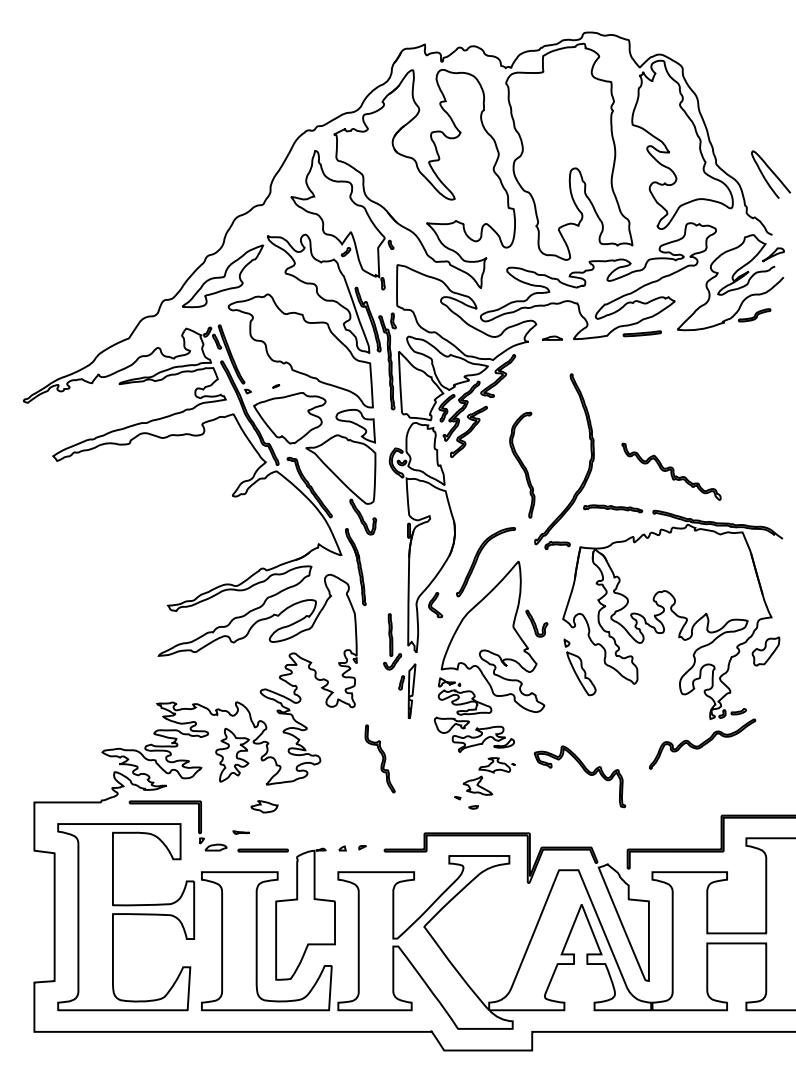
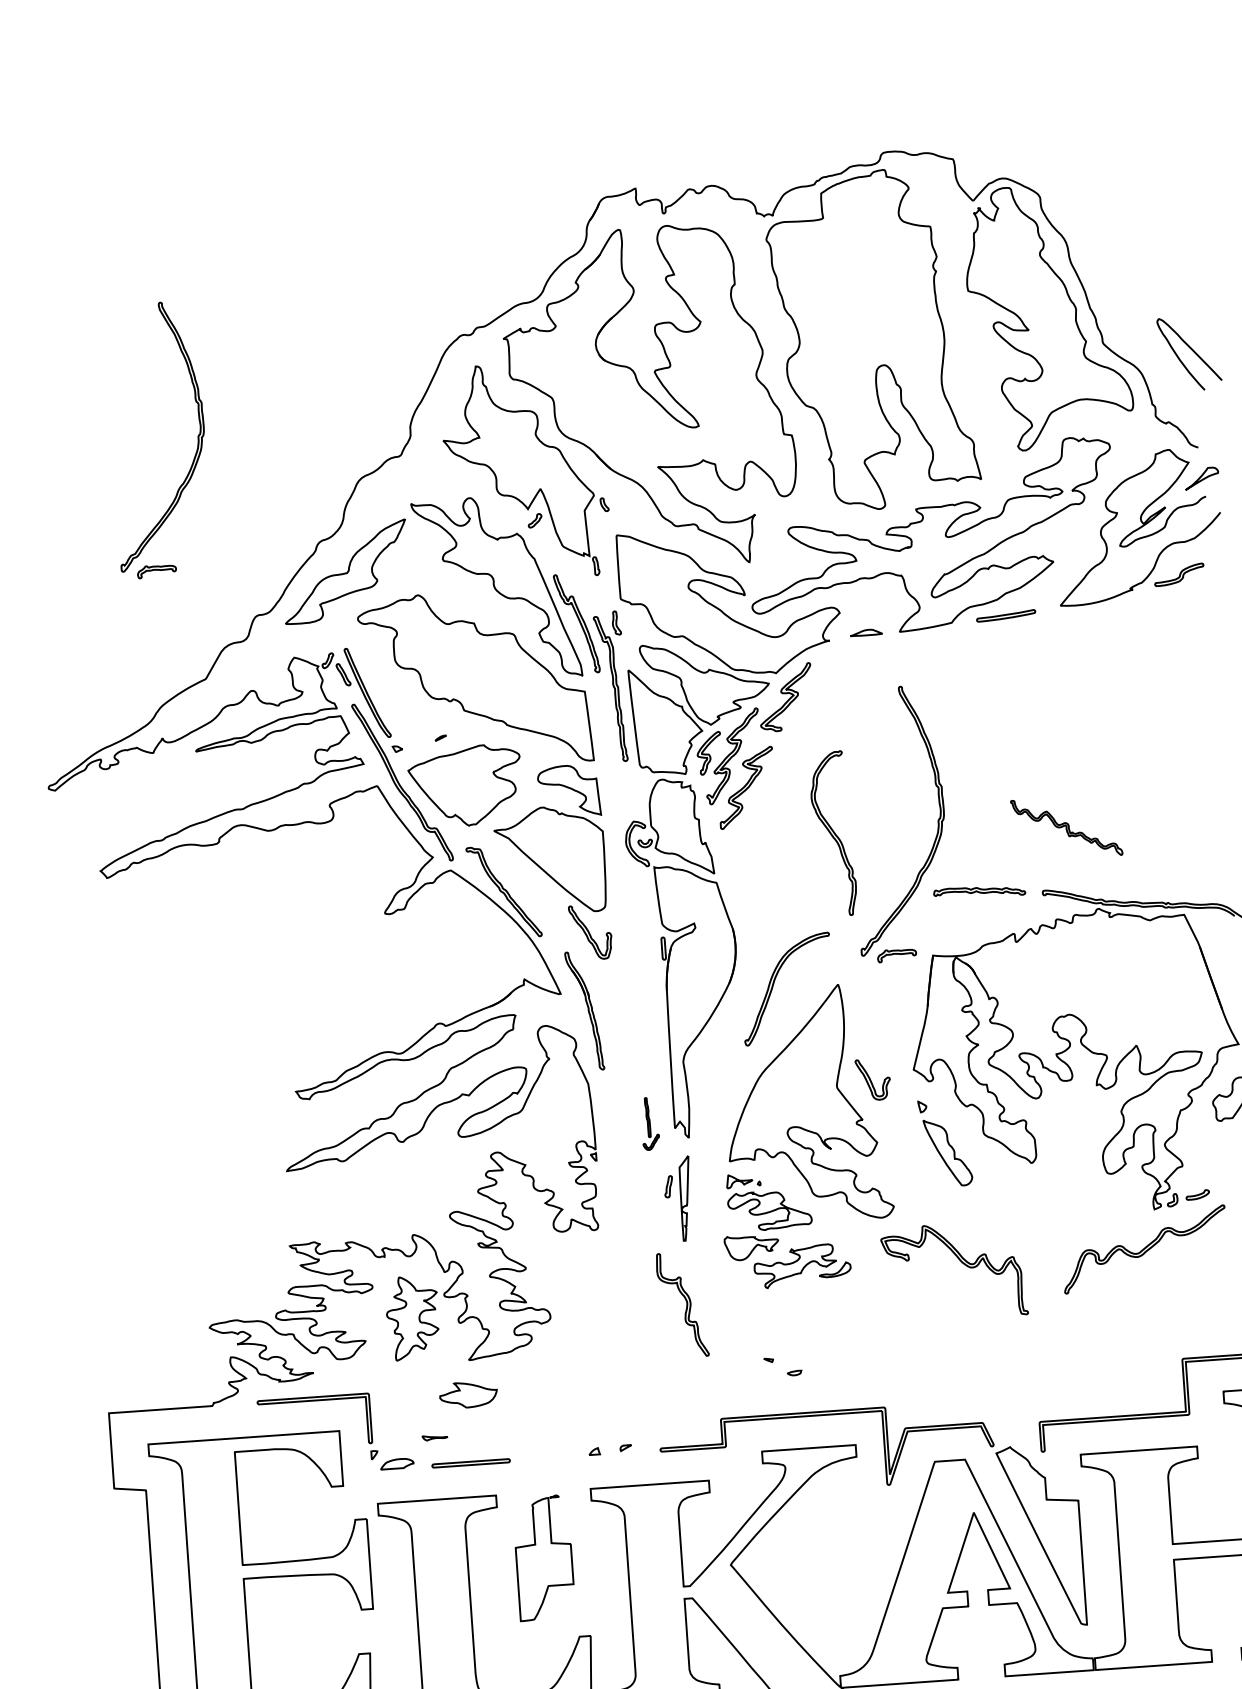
part: (133, 187) -> (196, 443), added
part: (671, 471) -> (1066, 827), size x0.7
part: (435, 605) -> (713, 1062), removed
part: (392, 641) -> (650, 1123), size x0.6
part: (379, 758) -> (681, 1304), moved
part: (584, 771) -> (960, 1262), moved
part: (489, 776) -> (816, 1323), removed
part: (264, 806) -> (468, 1394), size x1.4
part: (305, 913) -> (543, 1556), size x0.6

